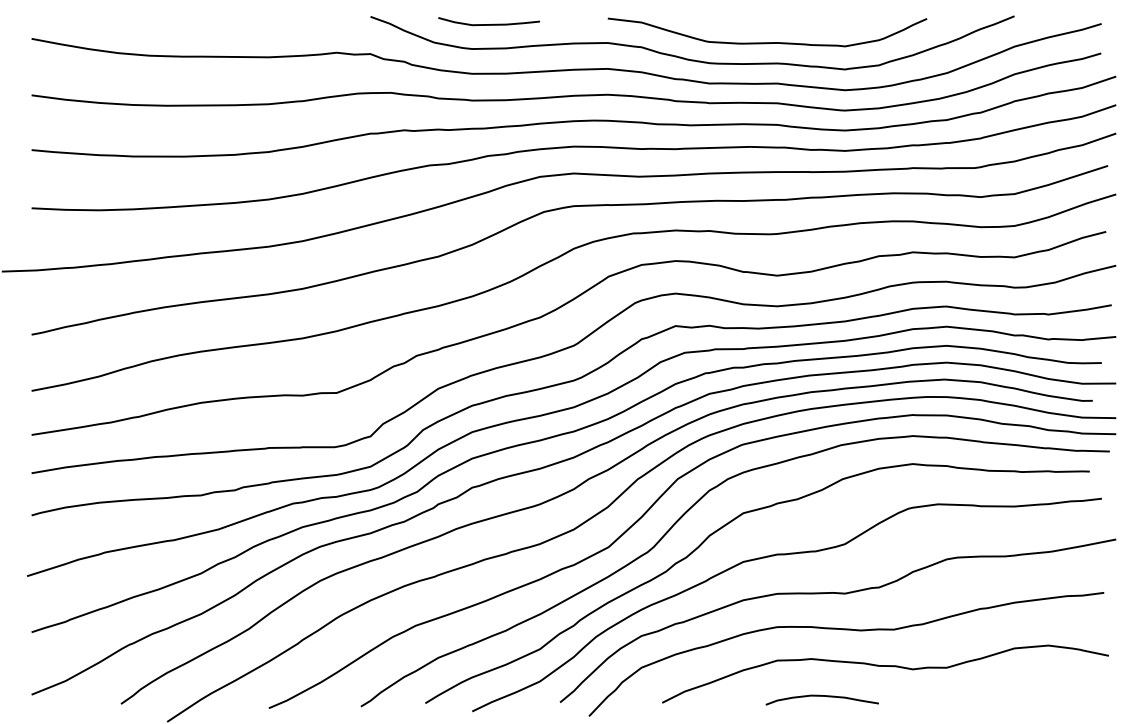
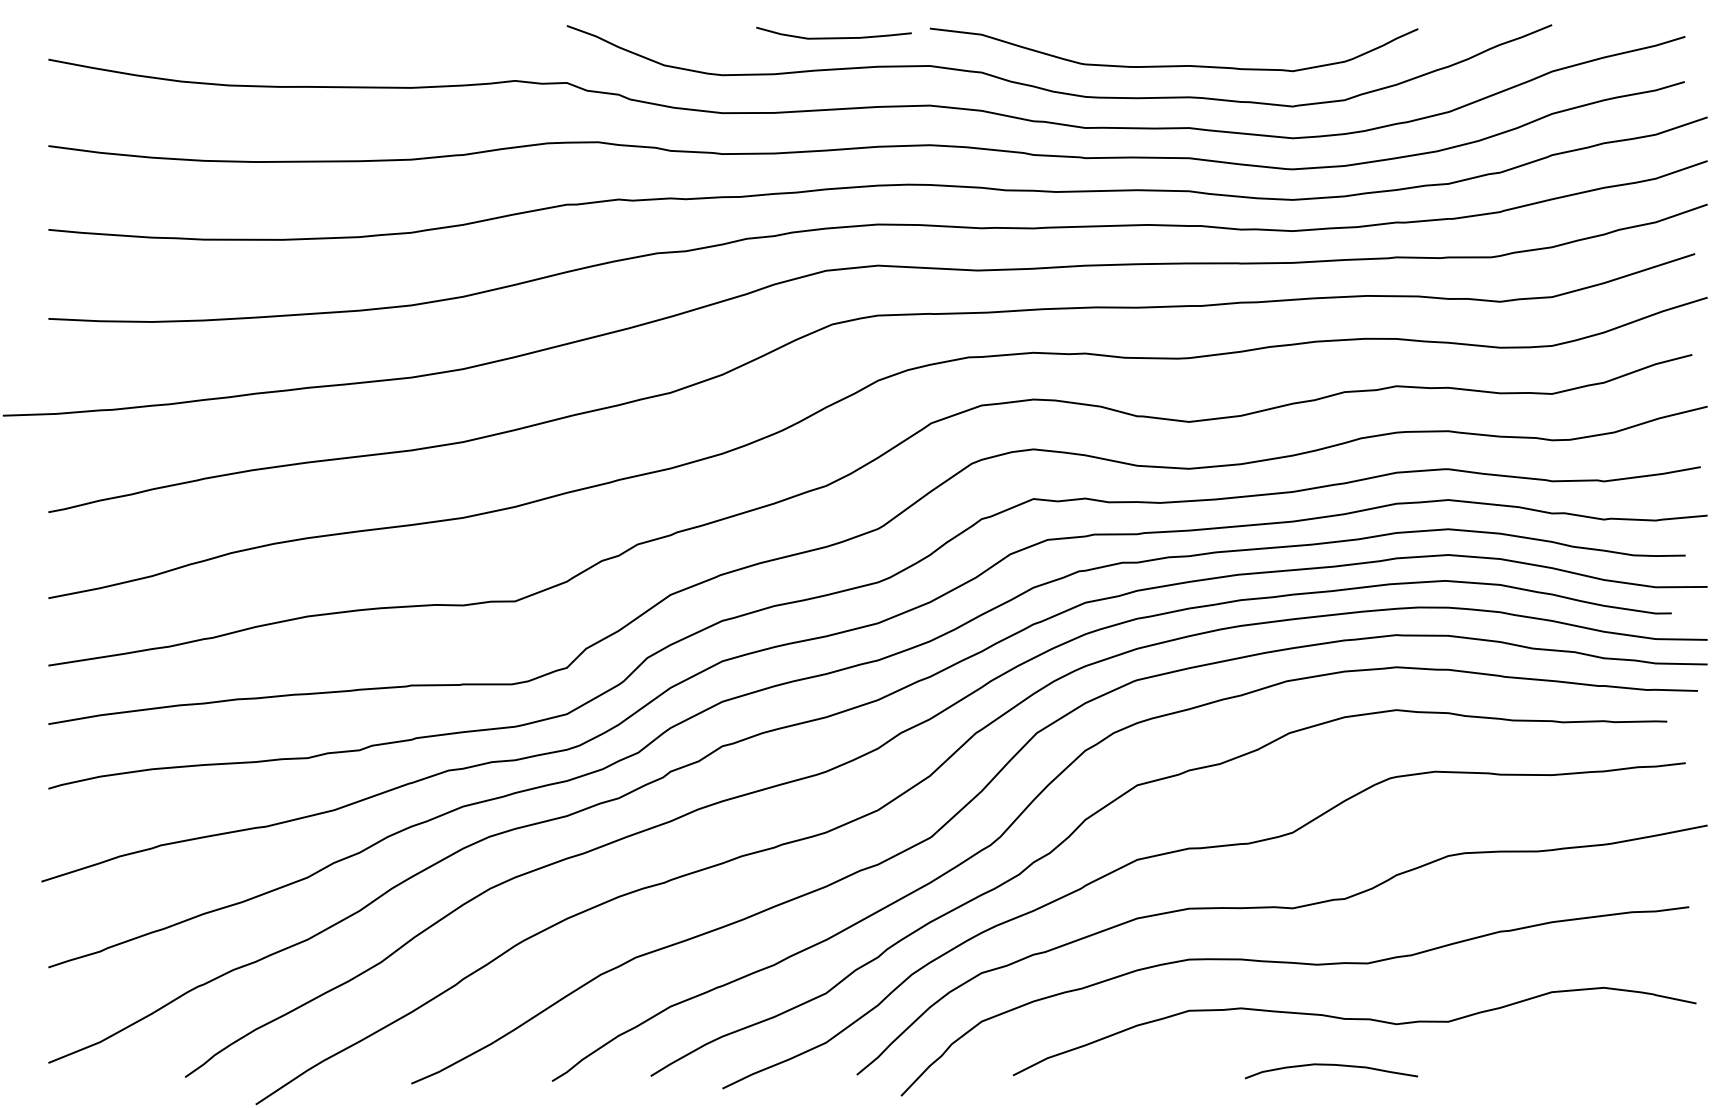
curve: (488, 24) -> (832, 37), moved
curve: (821, 696) -> (1330, 1065), moved

